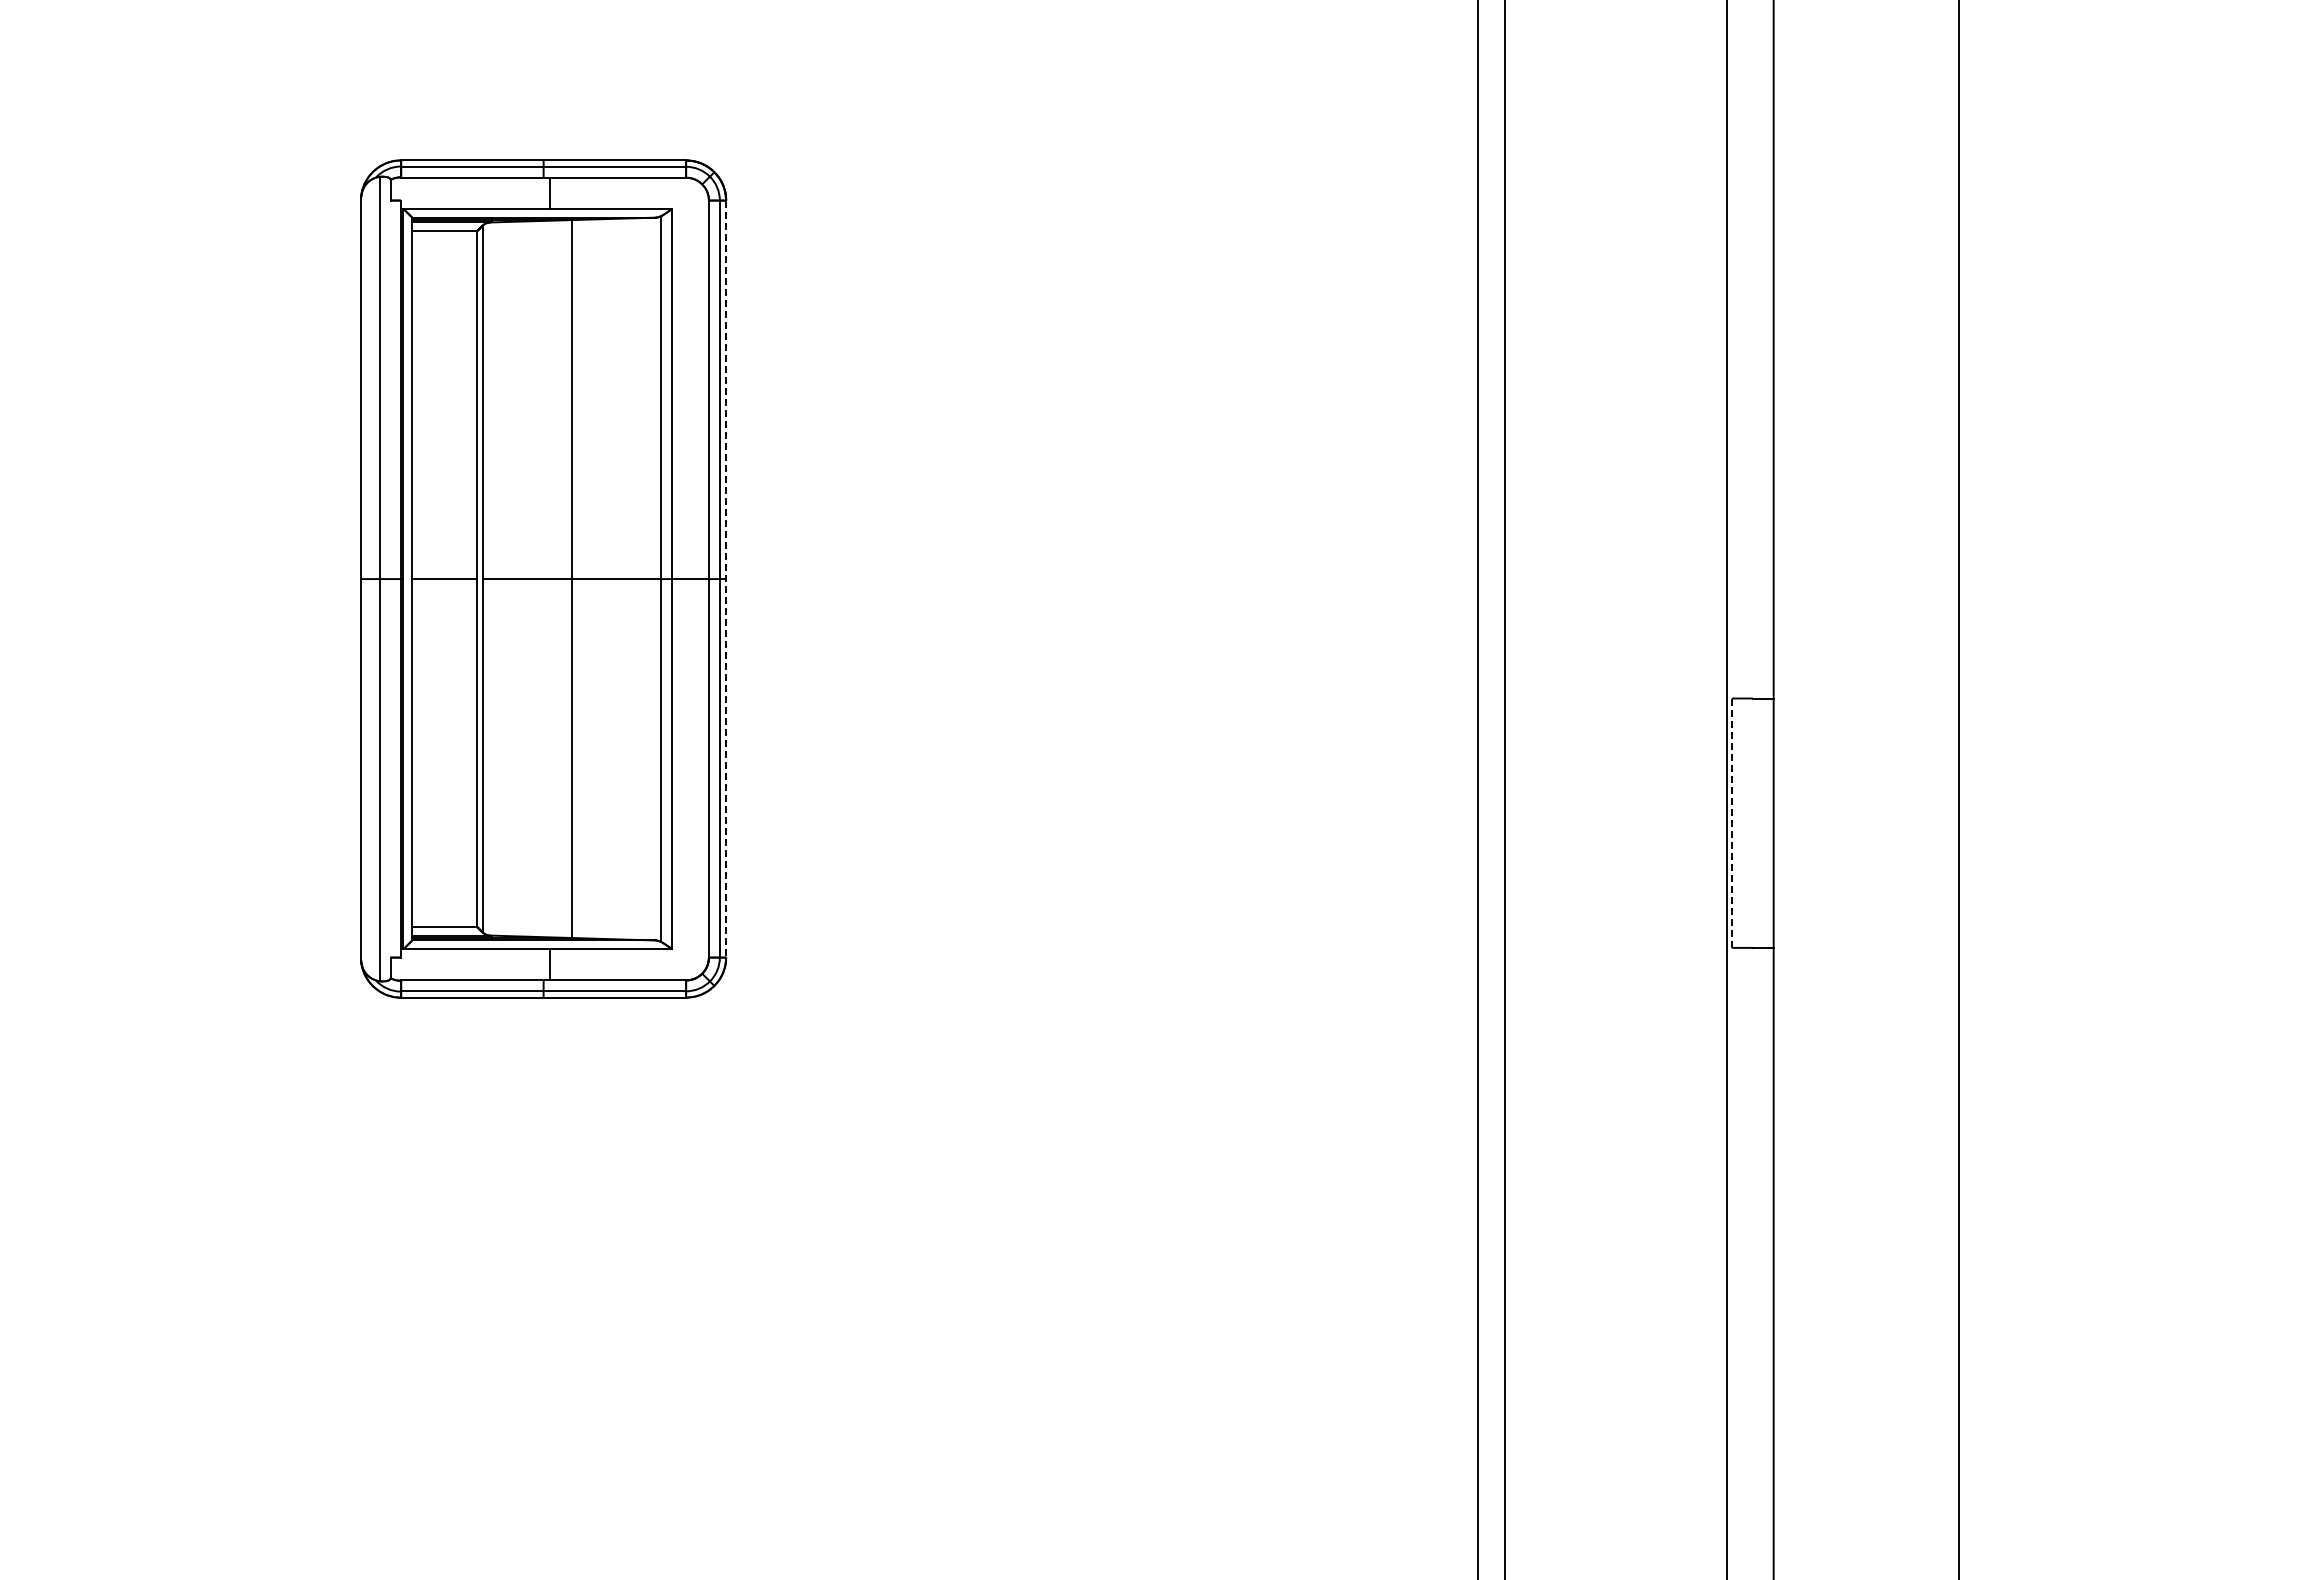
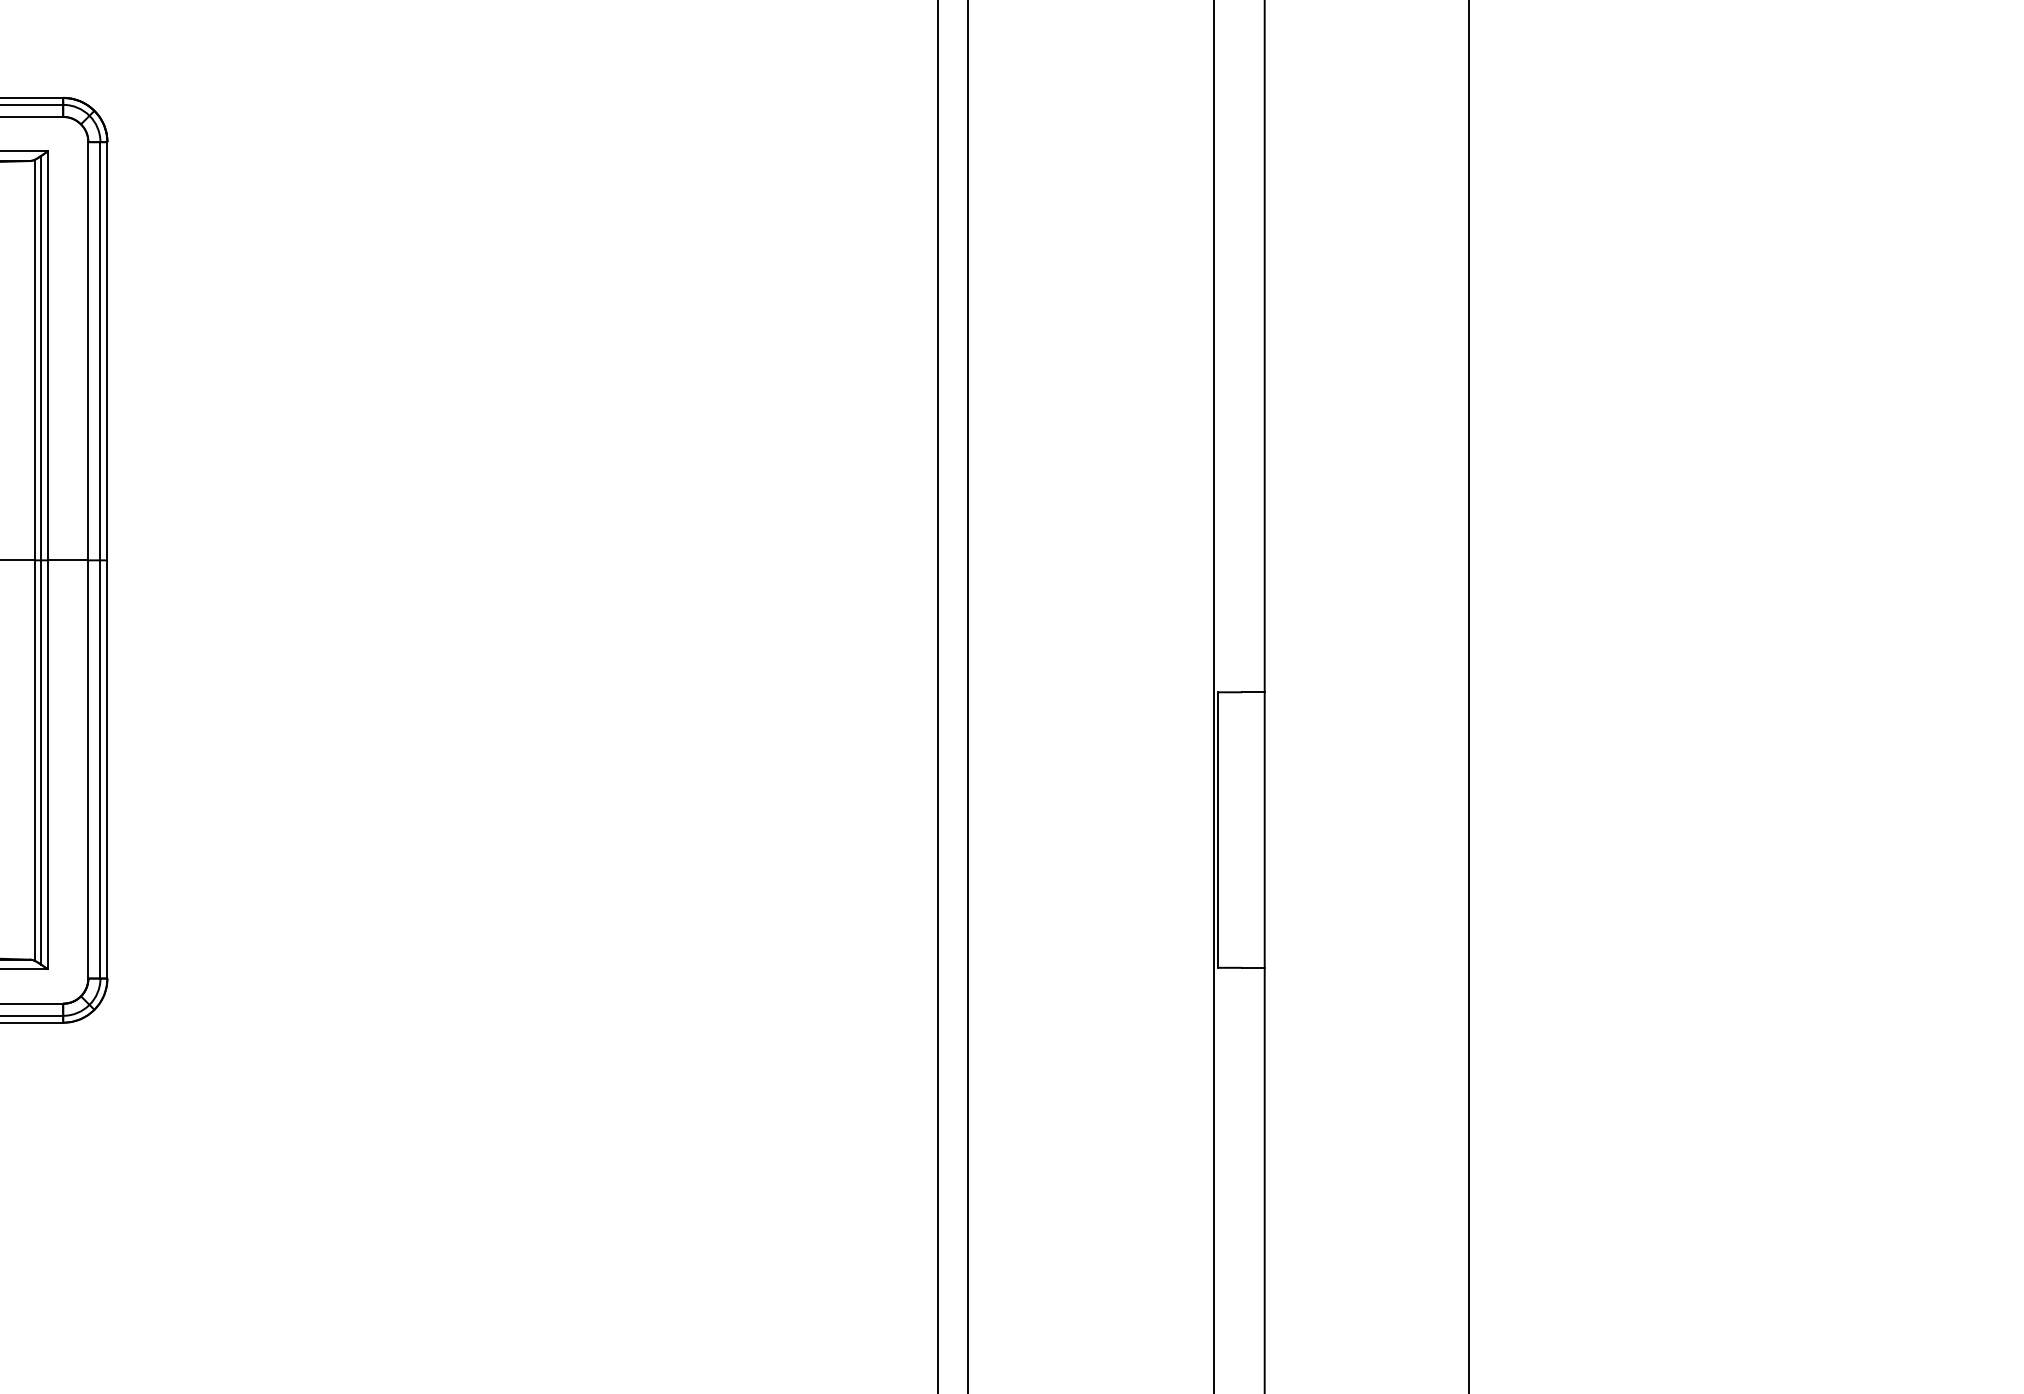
line: (666, 578) -> (41, 559), added
line: (726, 579) -> (107, 560), dashed -> solid
line: (1731, 823) -> (1218, 830), dashed -> solid

